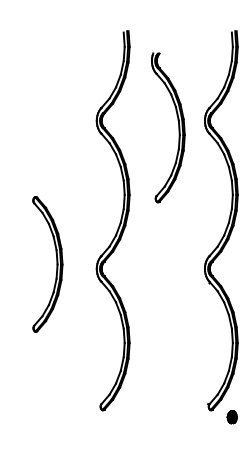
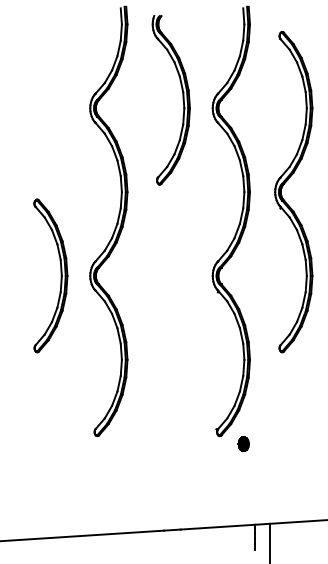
part: (178, 128) -> (182, 100), moved
part: (56, 264) -> (60, 275), moved

